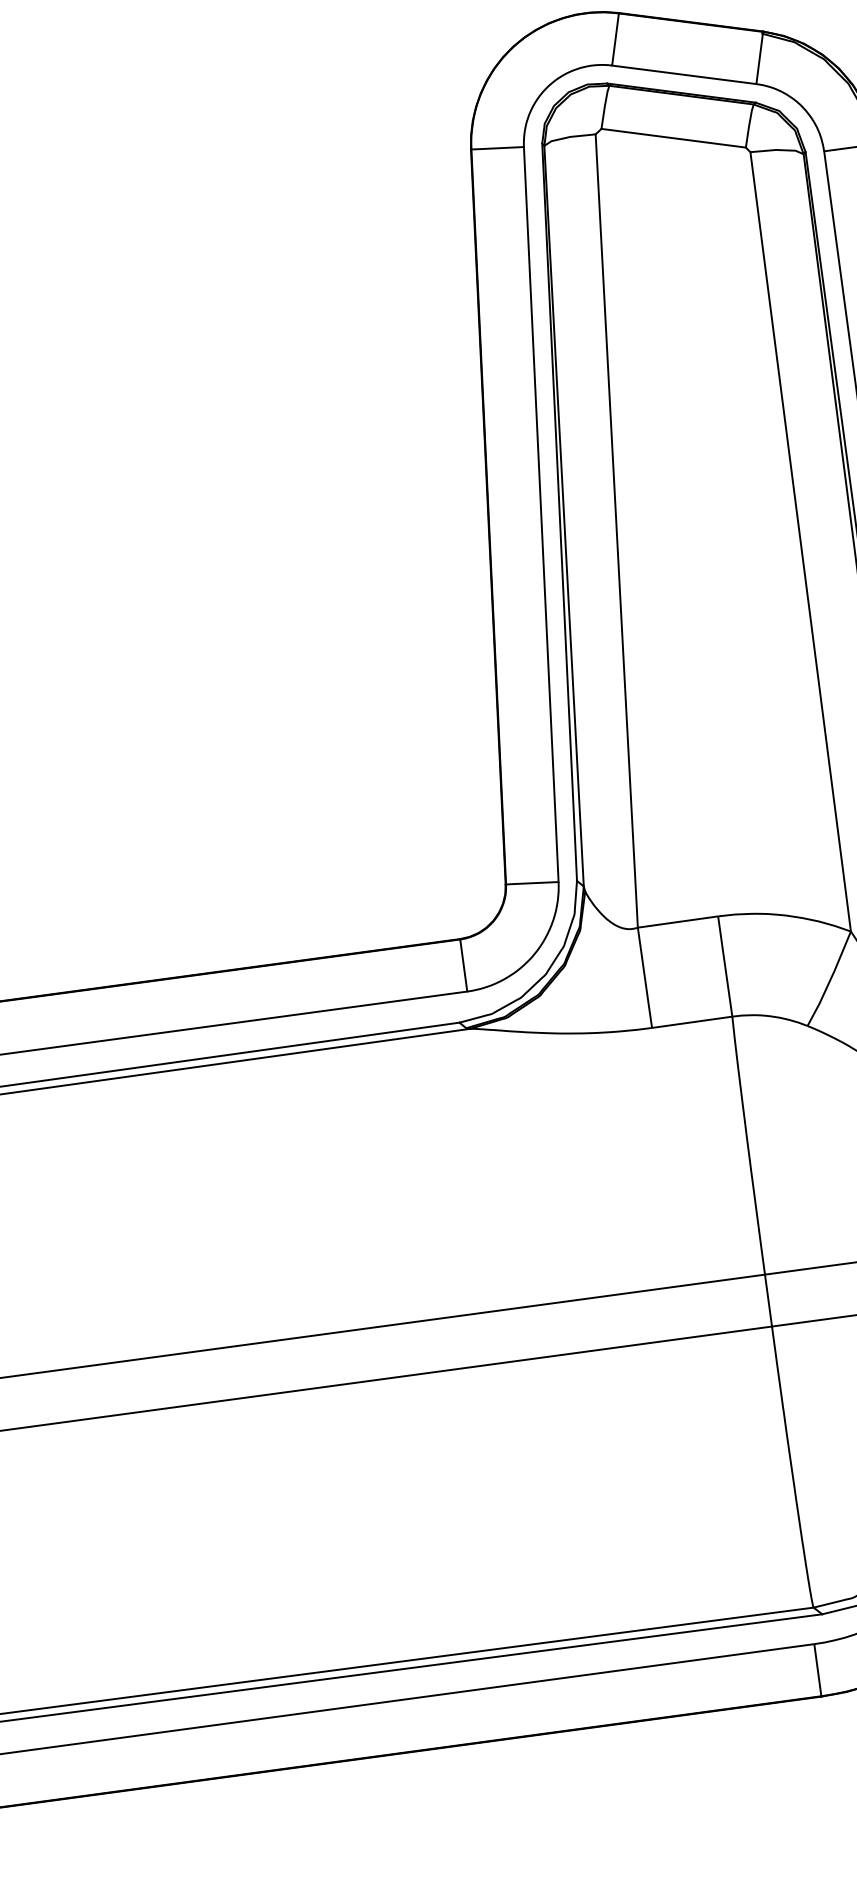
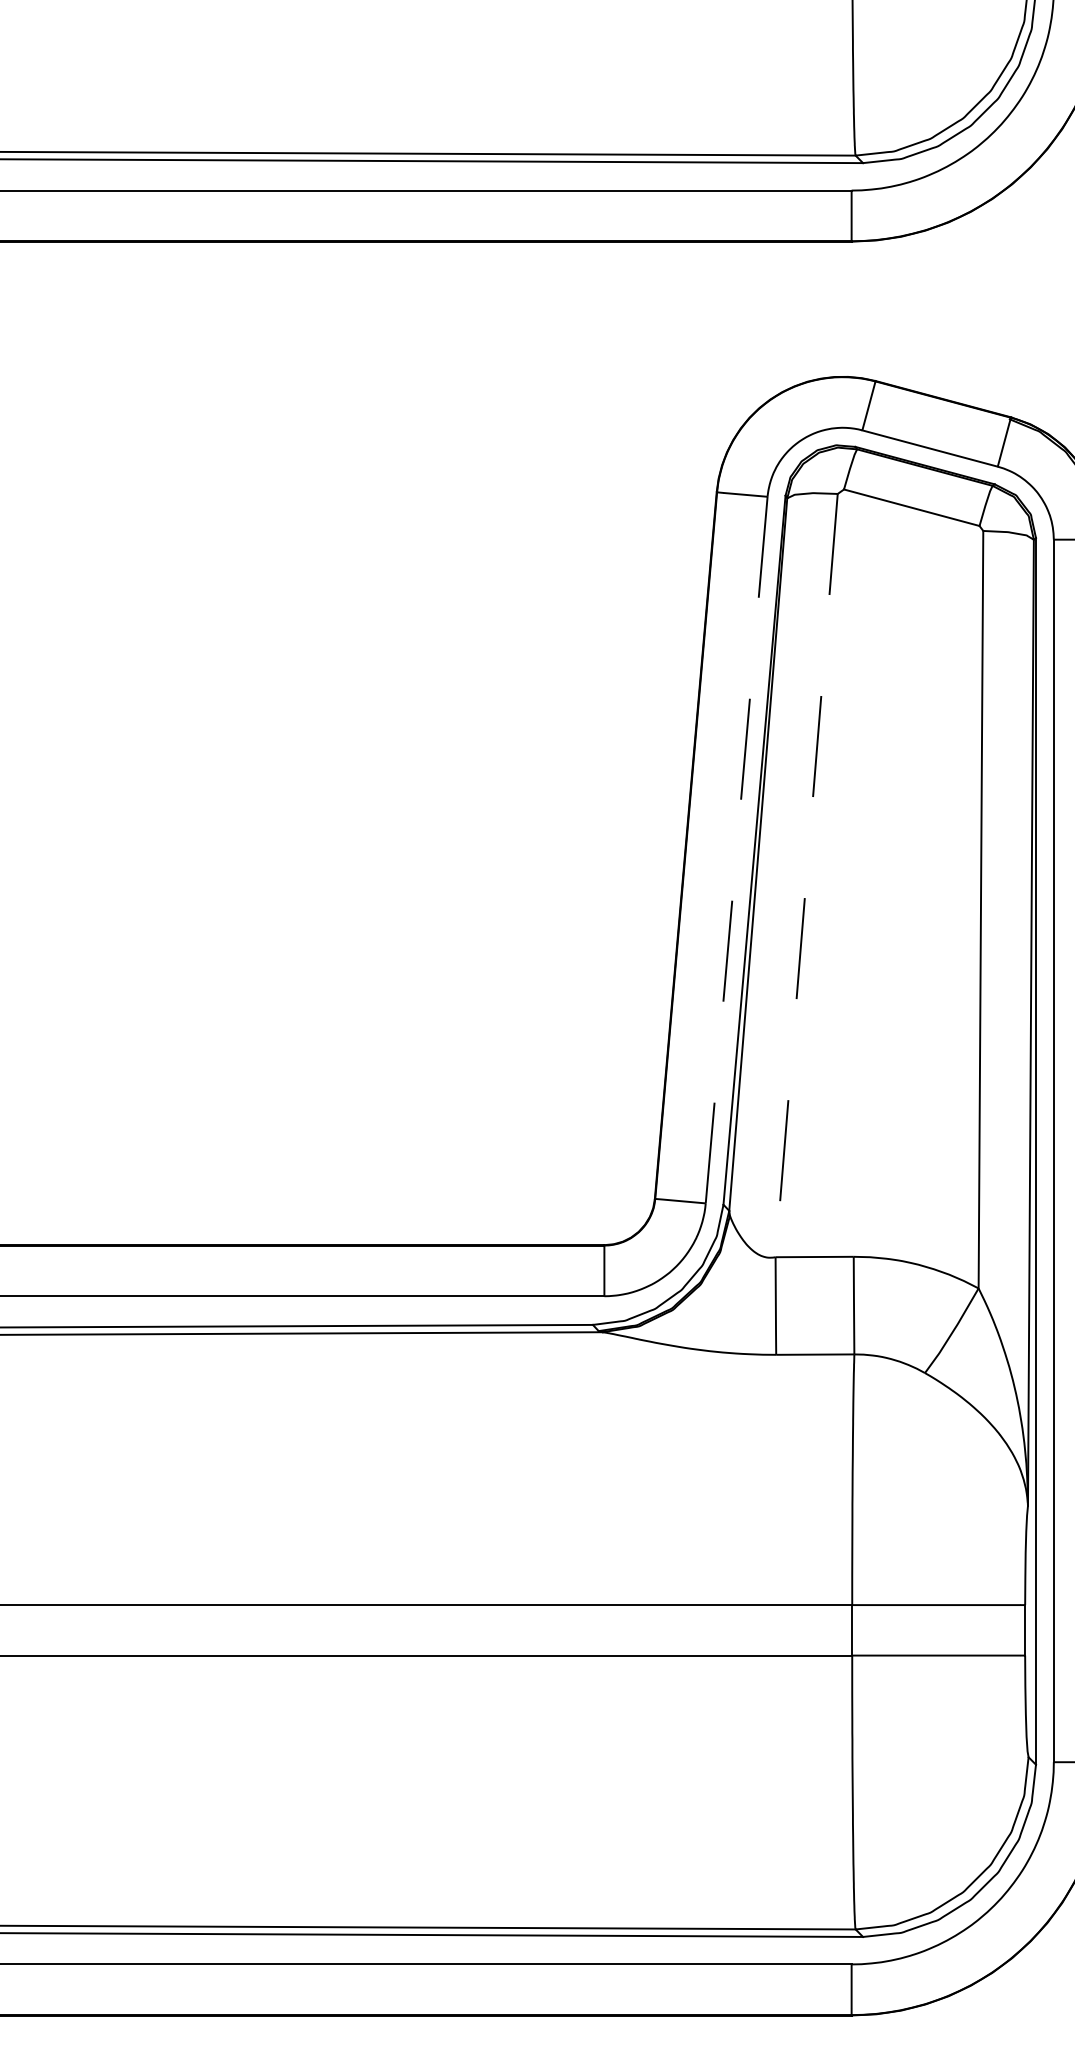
line: (541, 514) -> (736, 850), solid -> dashed
line: (616, 530) -> (806, 875), solid -> dashed

